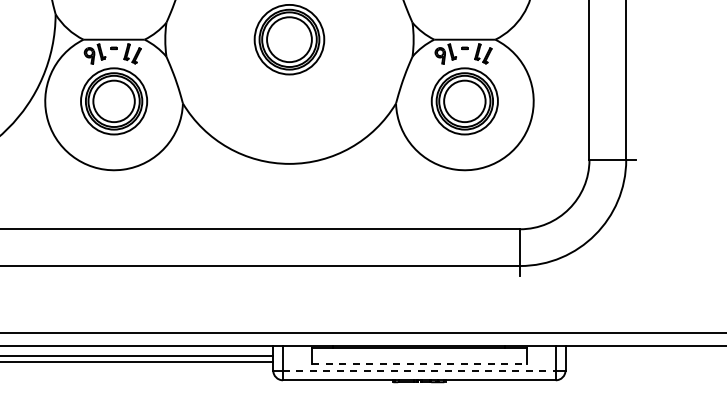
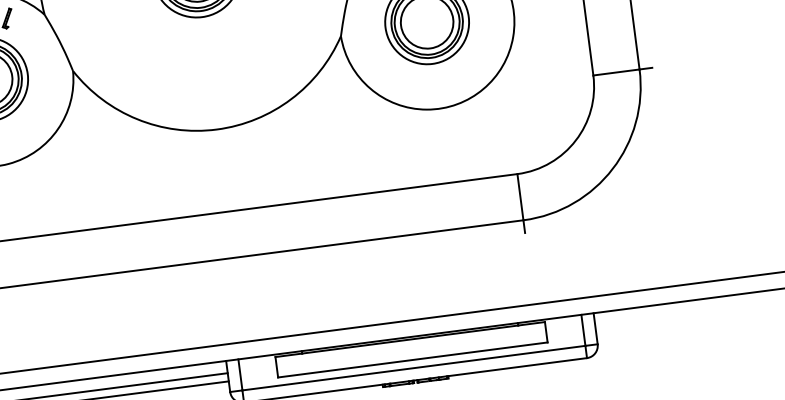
line: (419, 364) -> (413, 360), dashed -> solid
line: (419, 370) -> (414, 368), dashed -> solid

